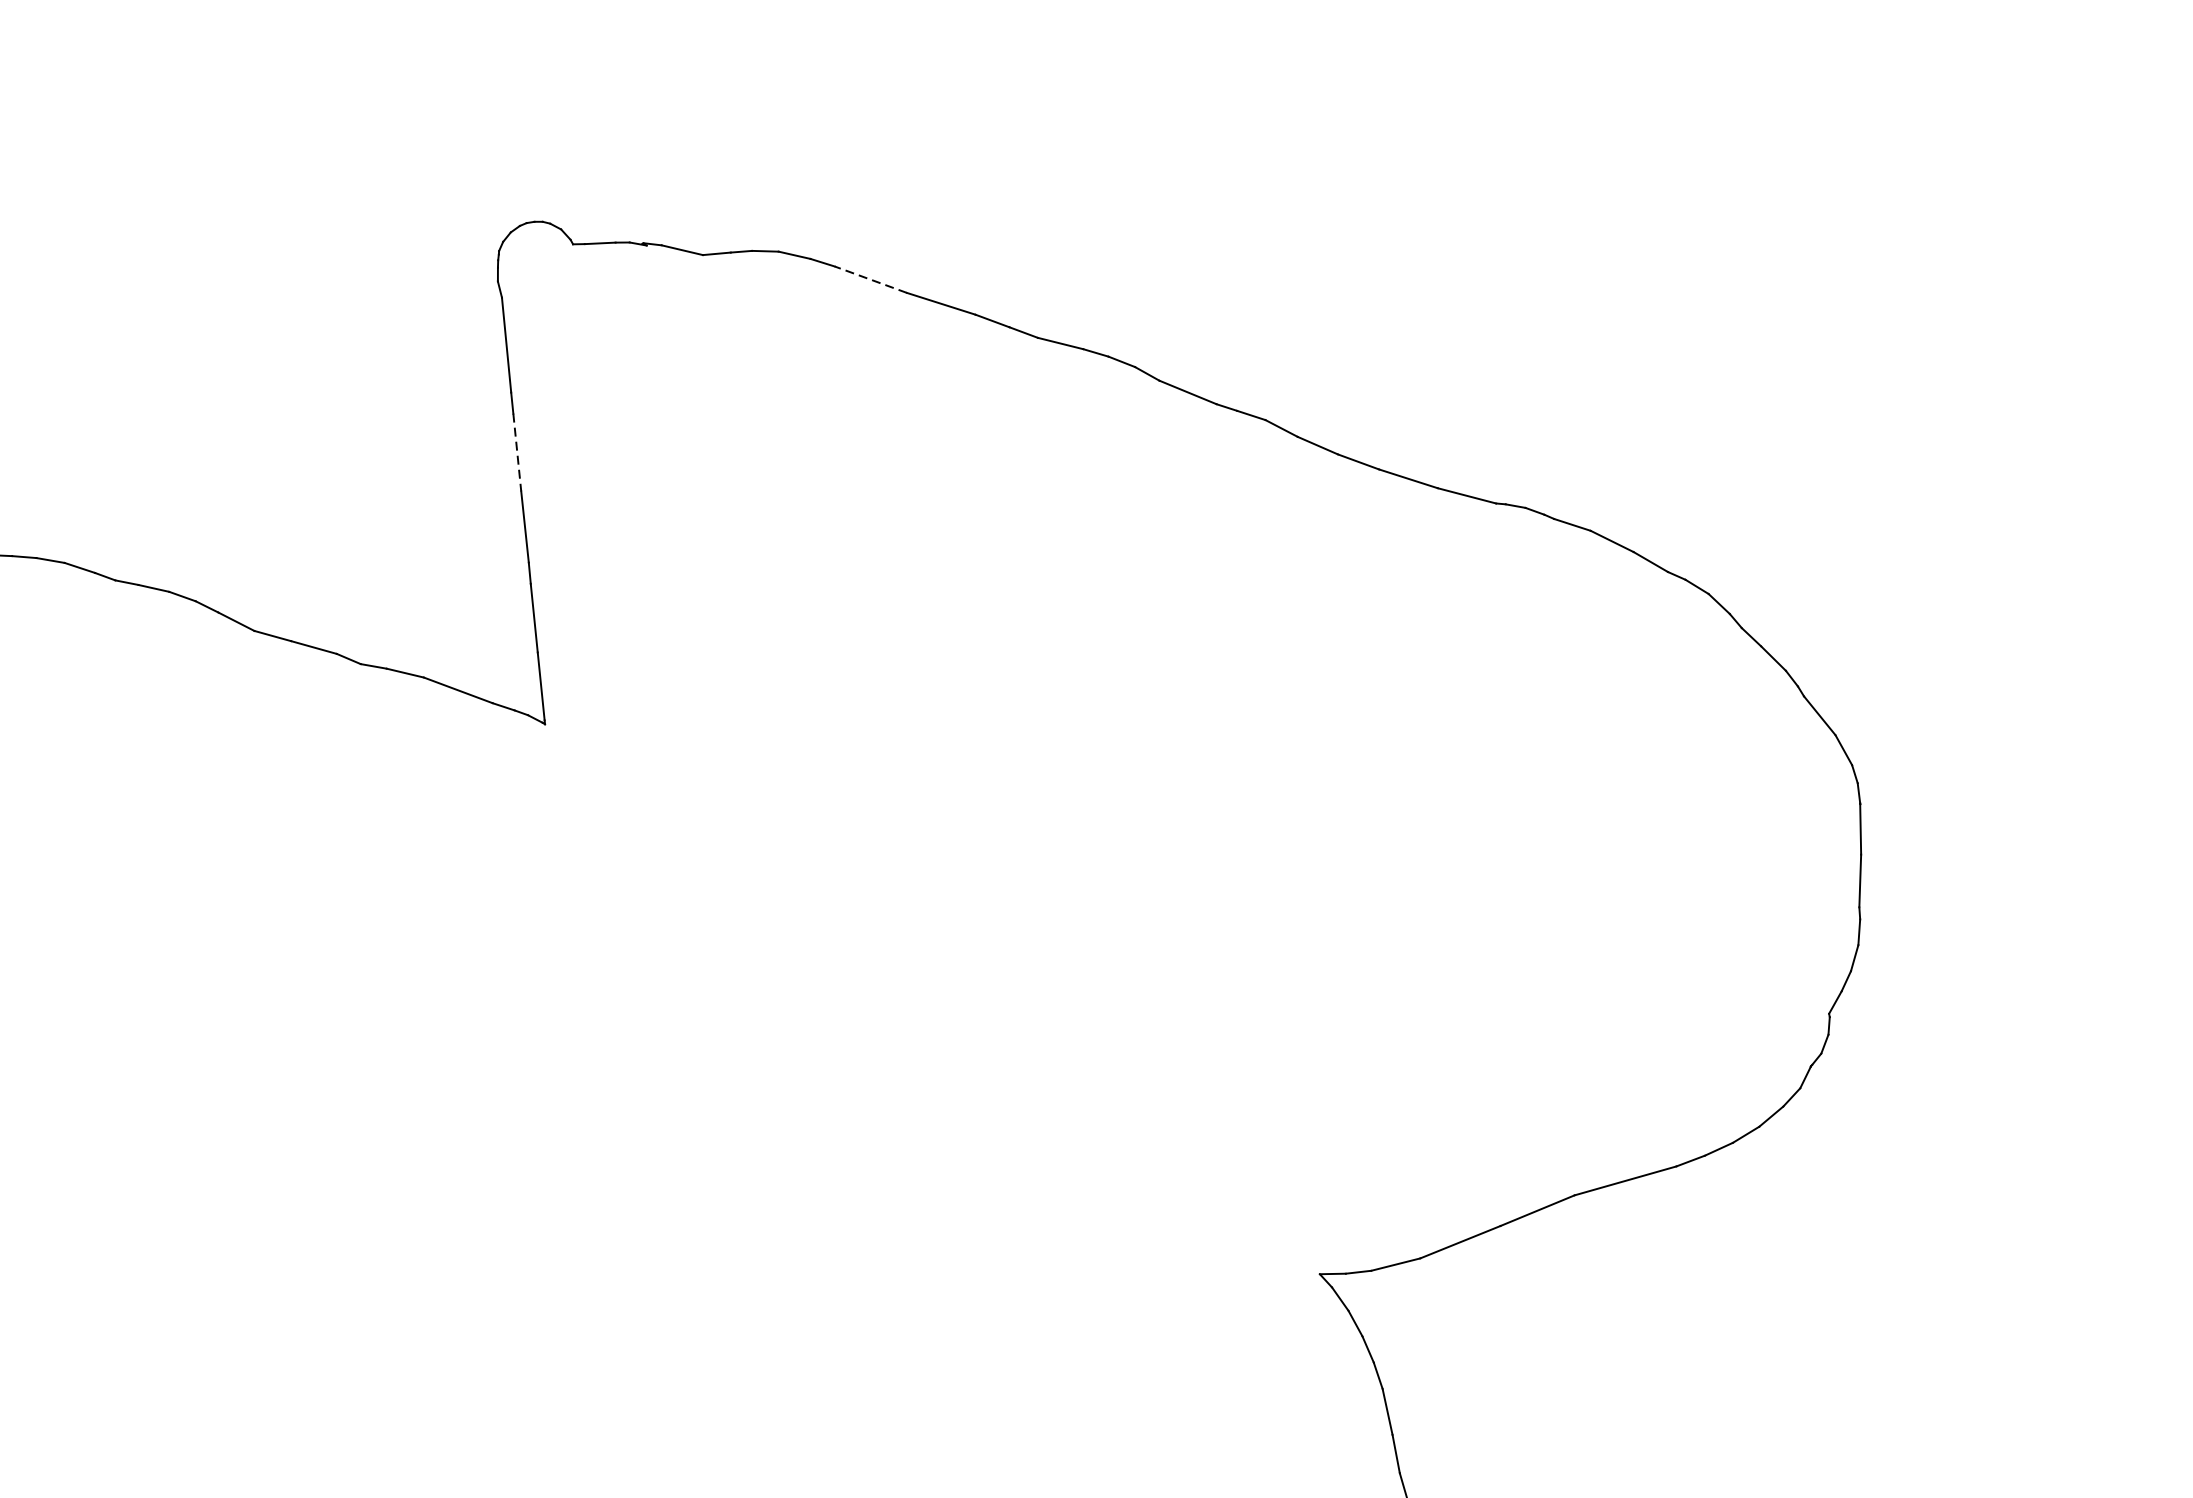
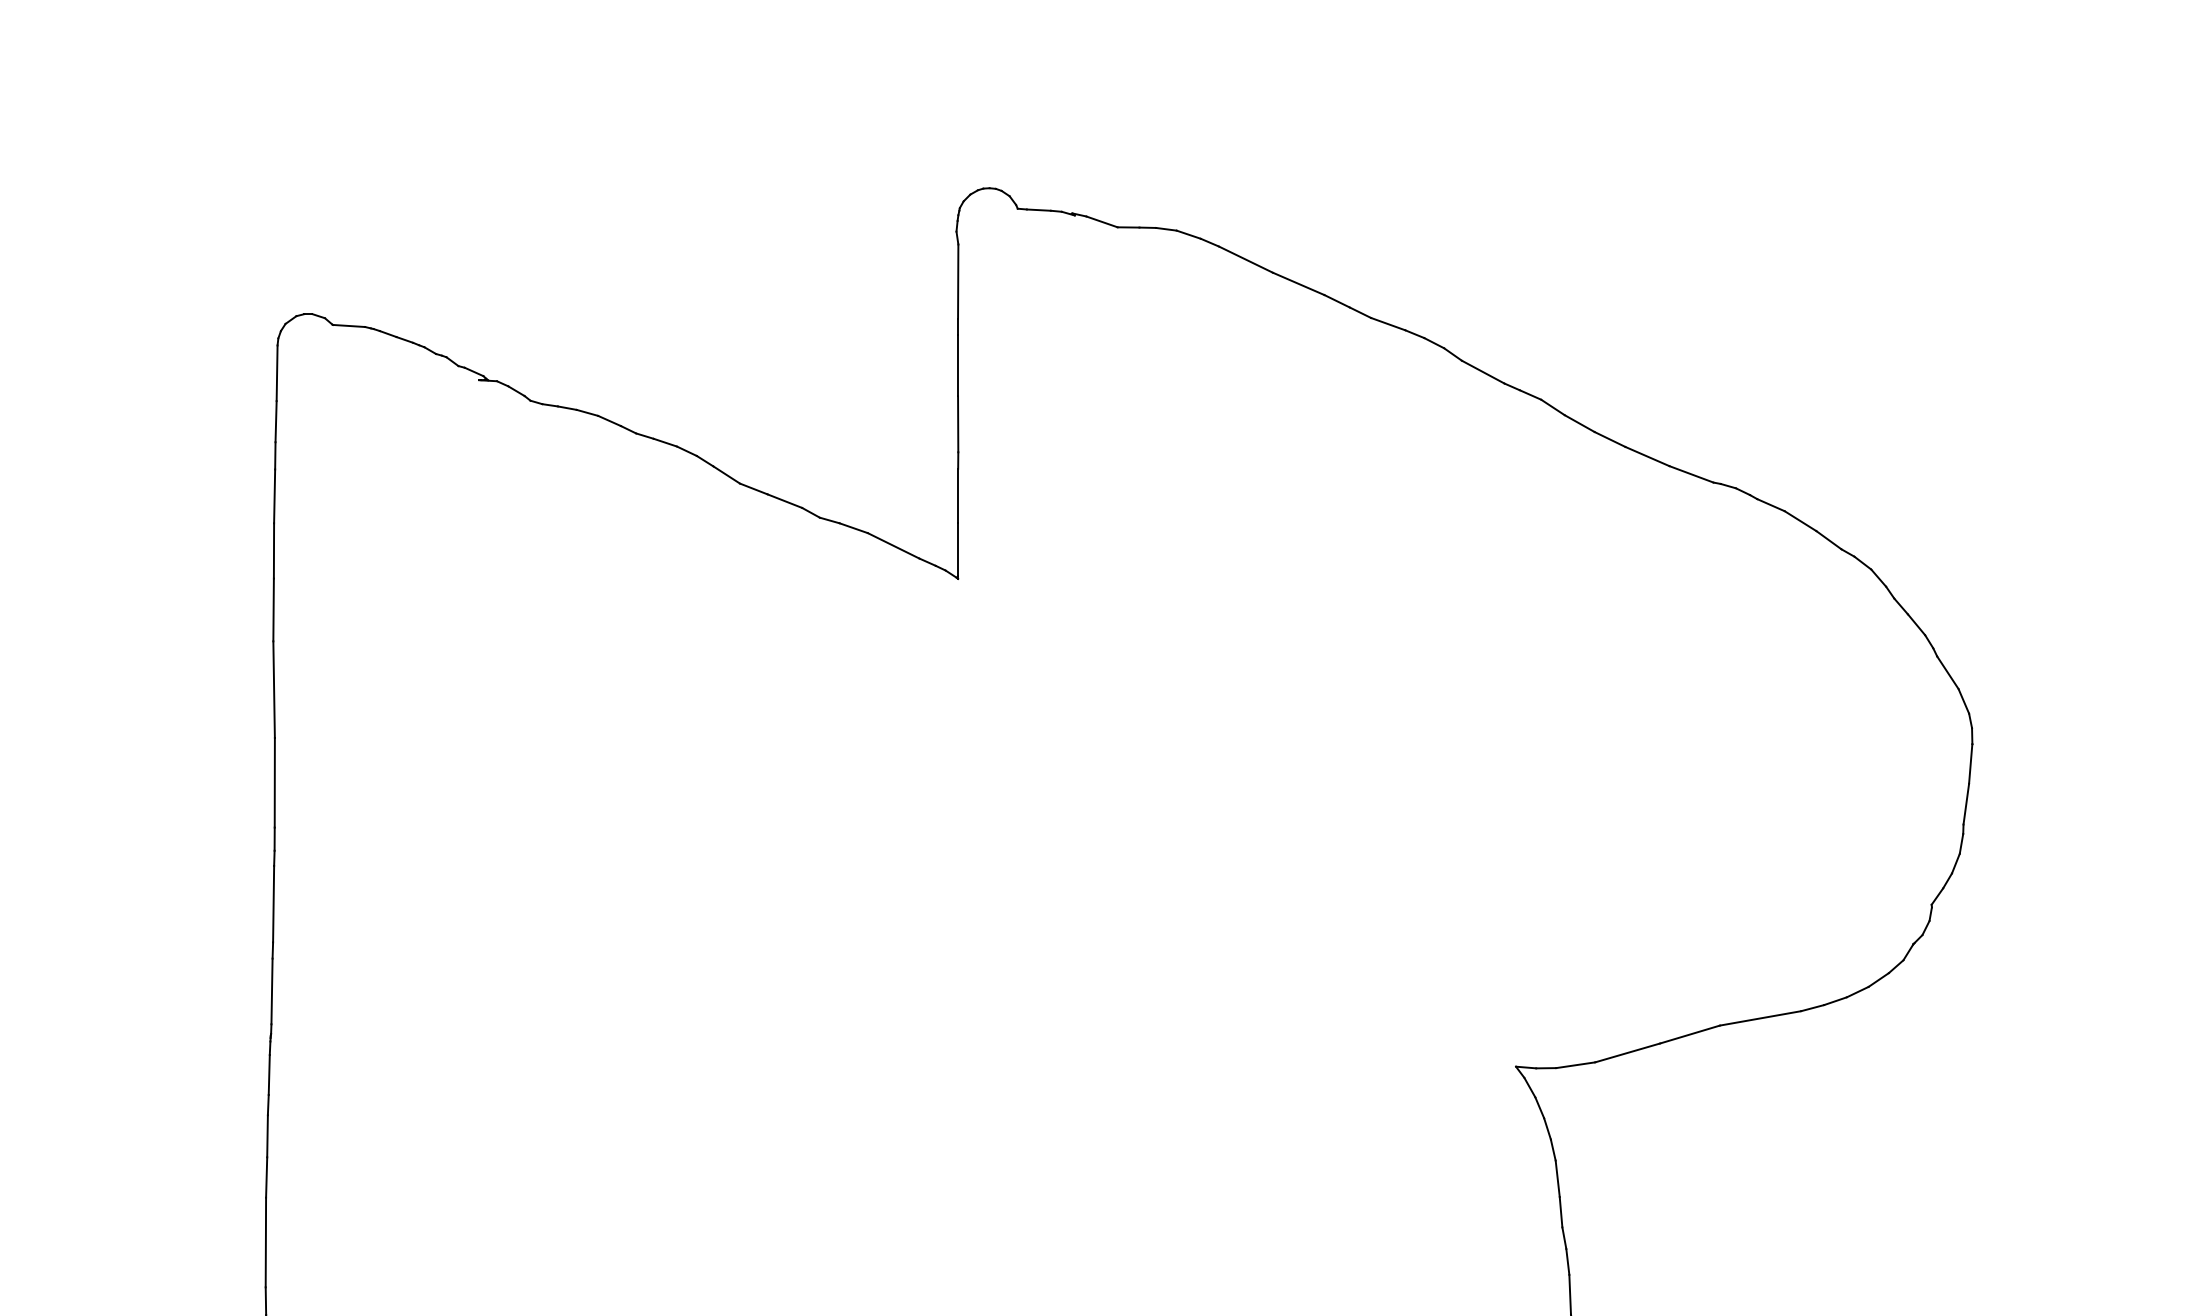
line: (870, 279) -> (1245, 259), dashed -> solid
line: (517, 453) -> (958, 366), dashed -> solid

